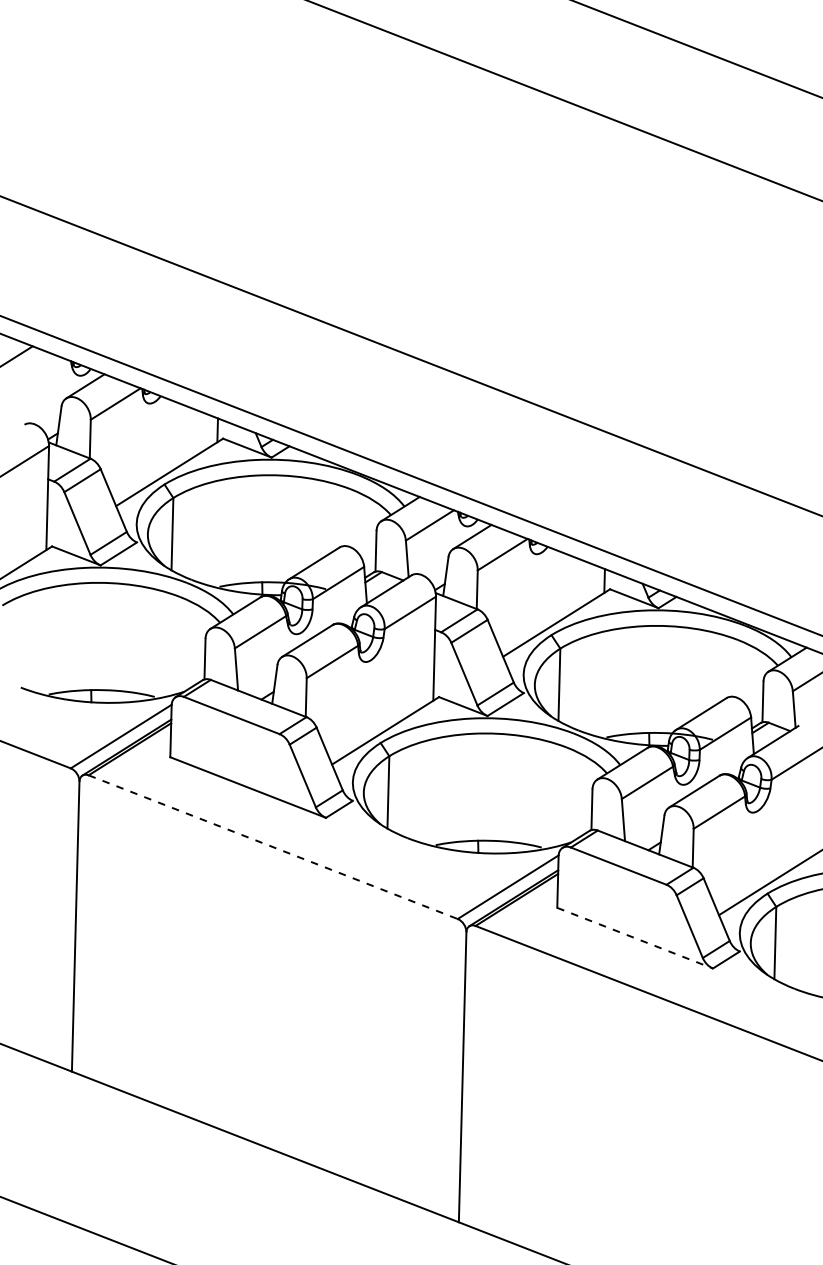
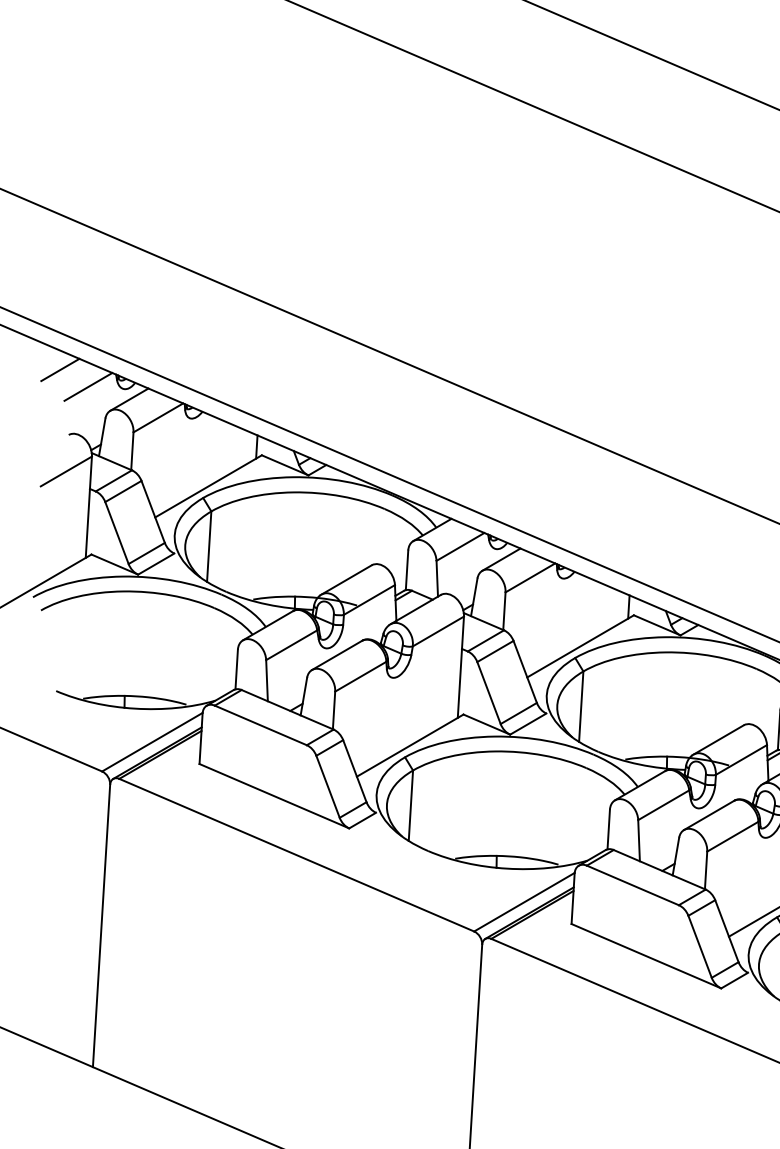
line: (42, 374) -> (87, 386), added
line: (273, 847) -> (297, 855), dashed -> solid
line: (635, 938) -> (646, 956), dashed -> solid

